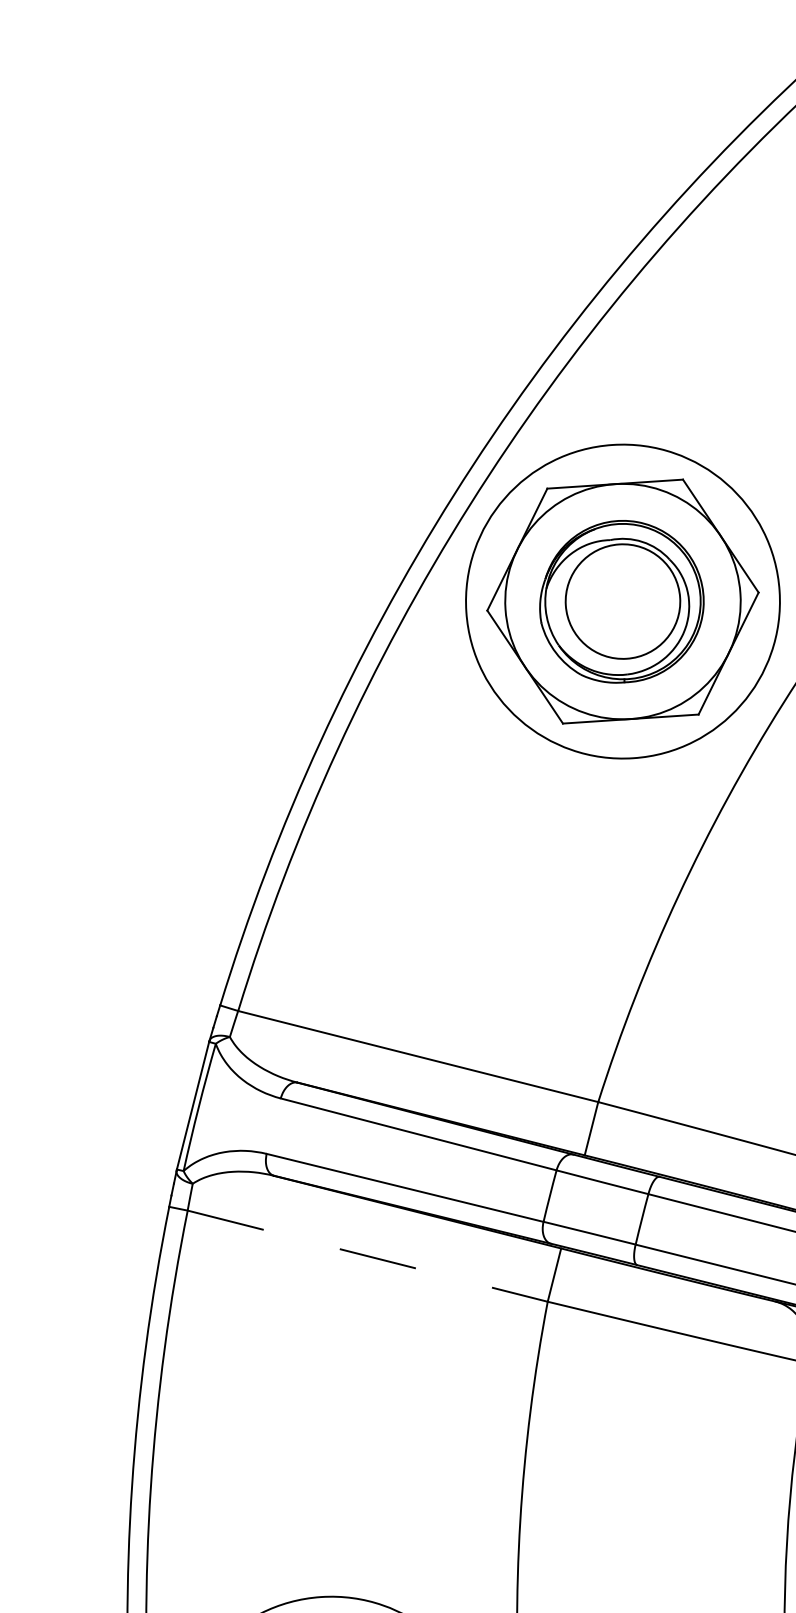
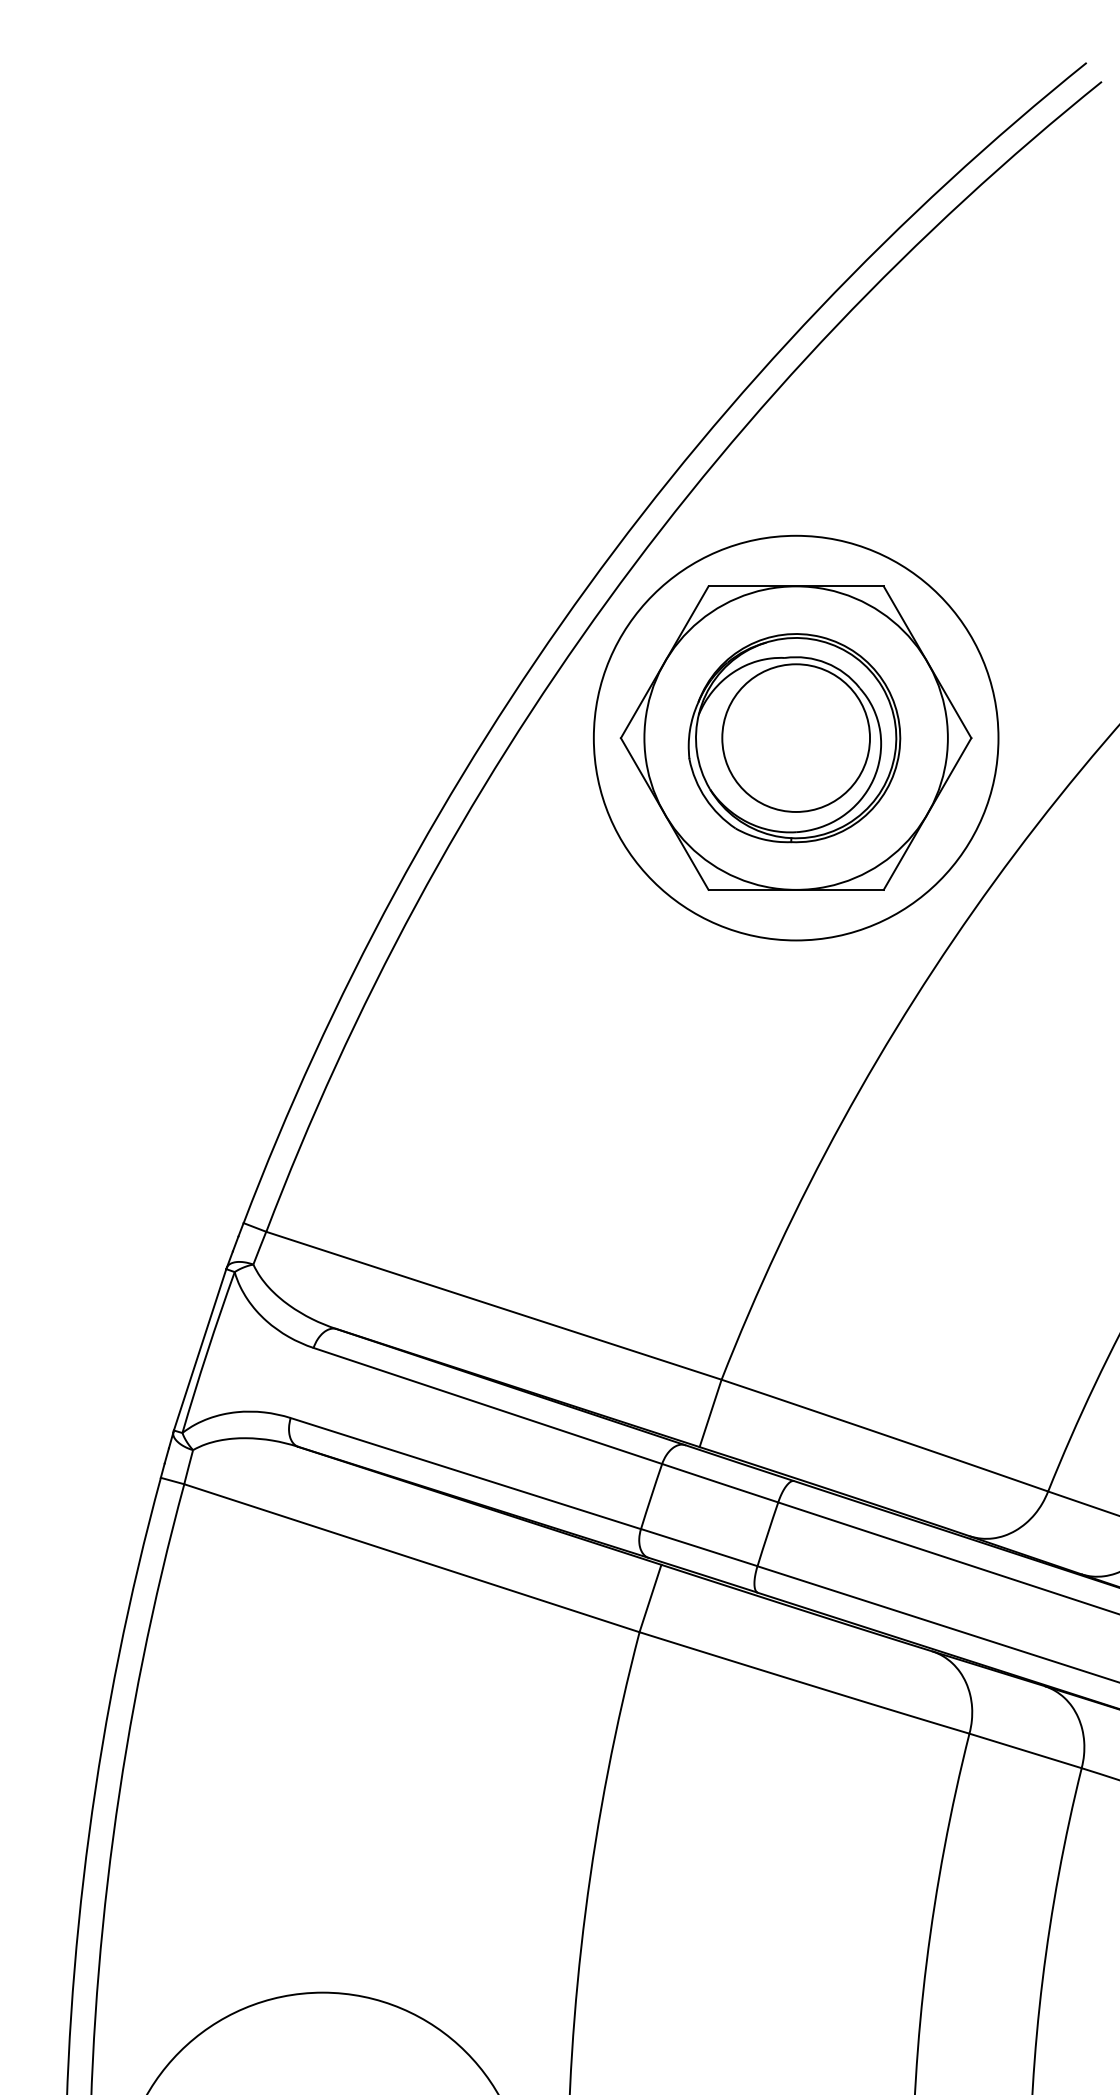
line: (368, 1256) -> (412, 1558), dashed -> solid

